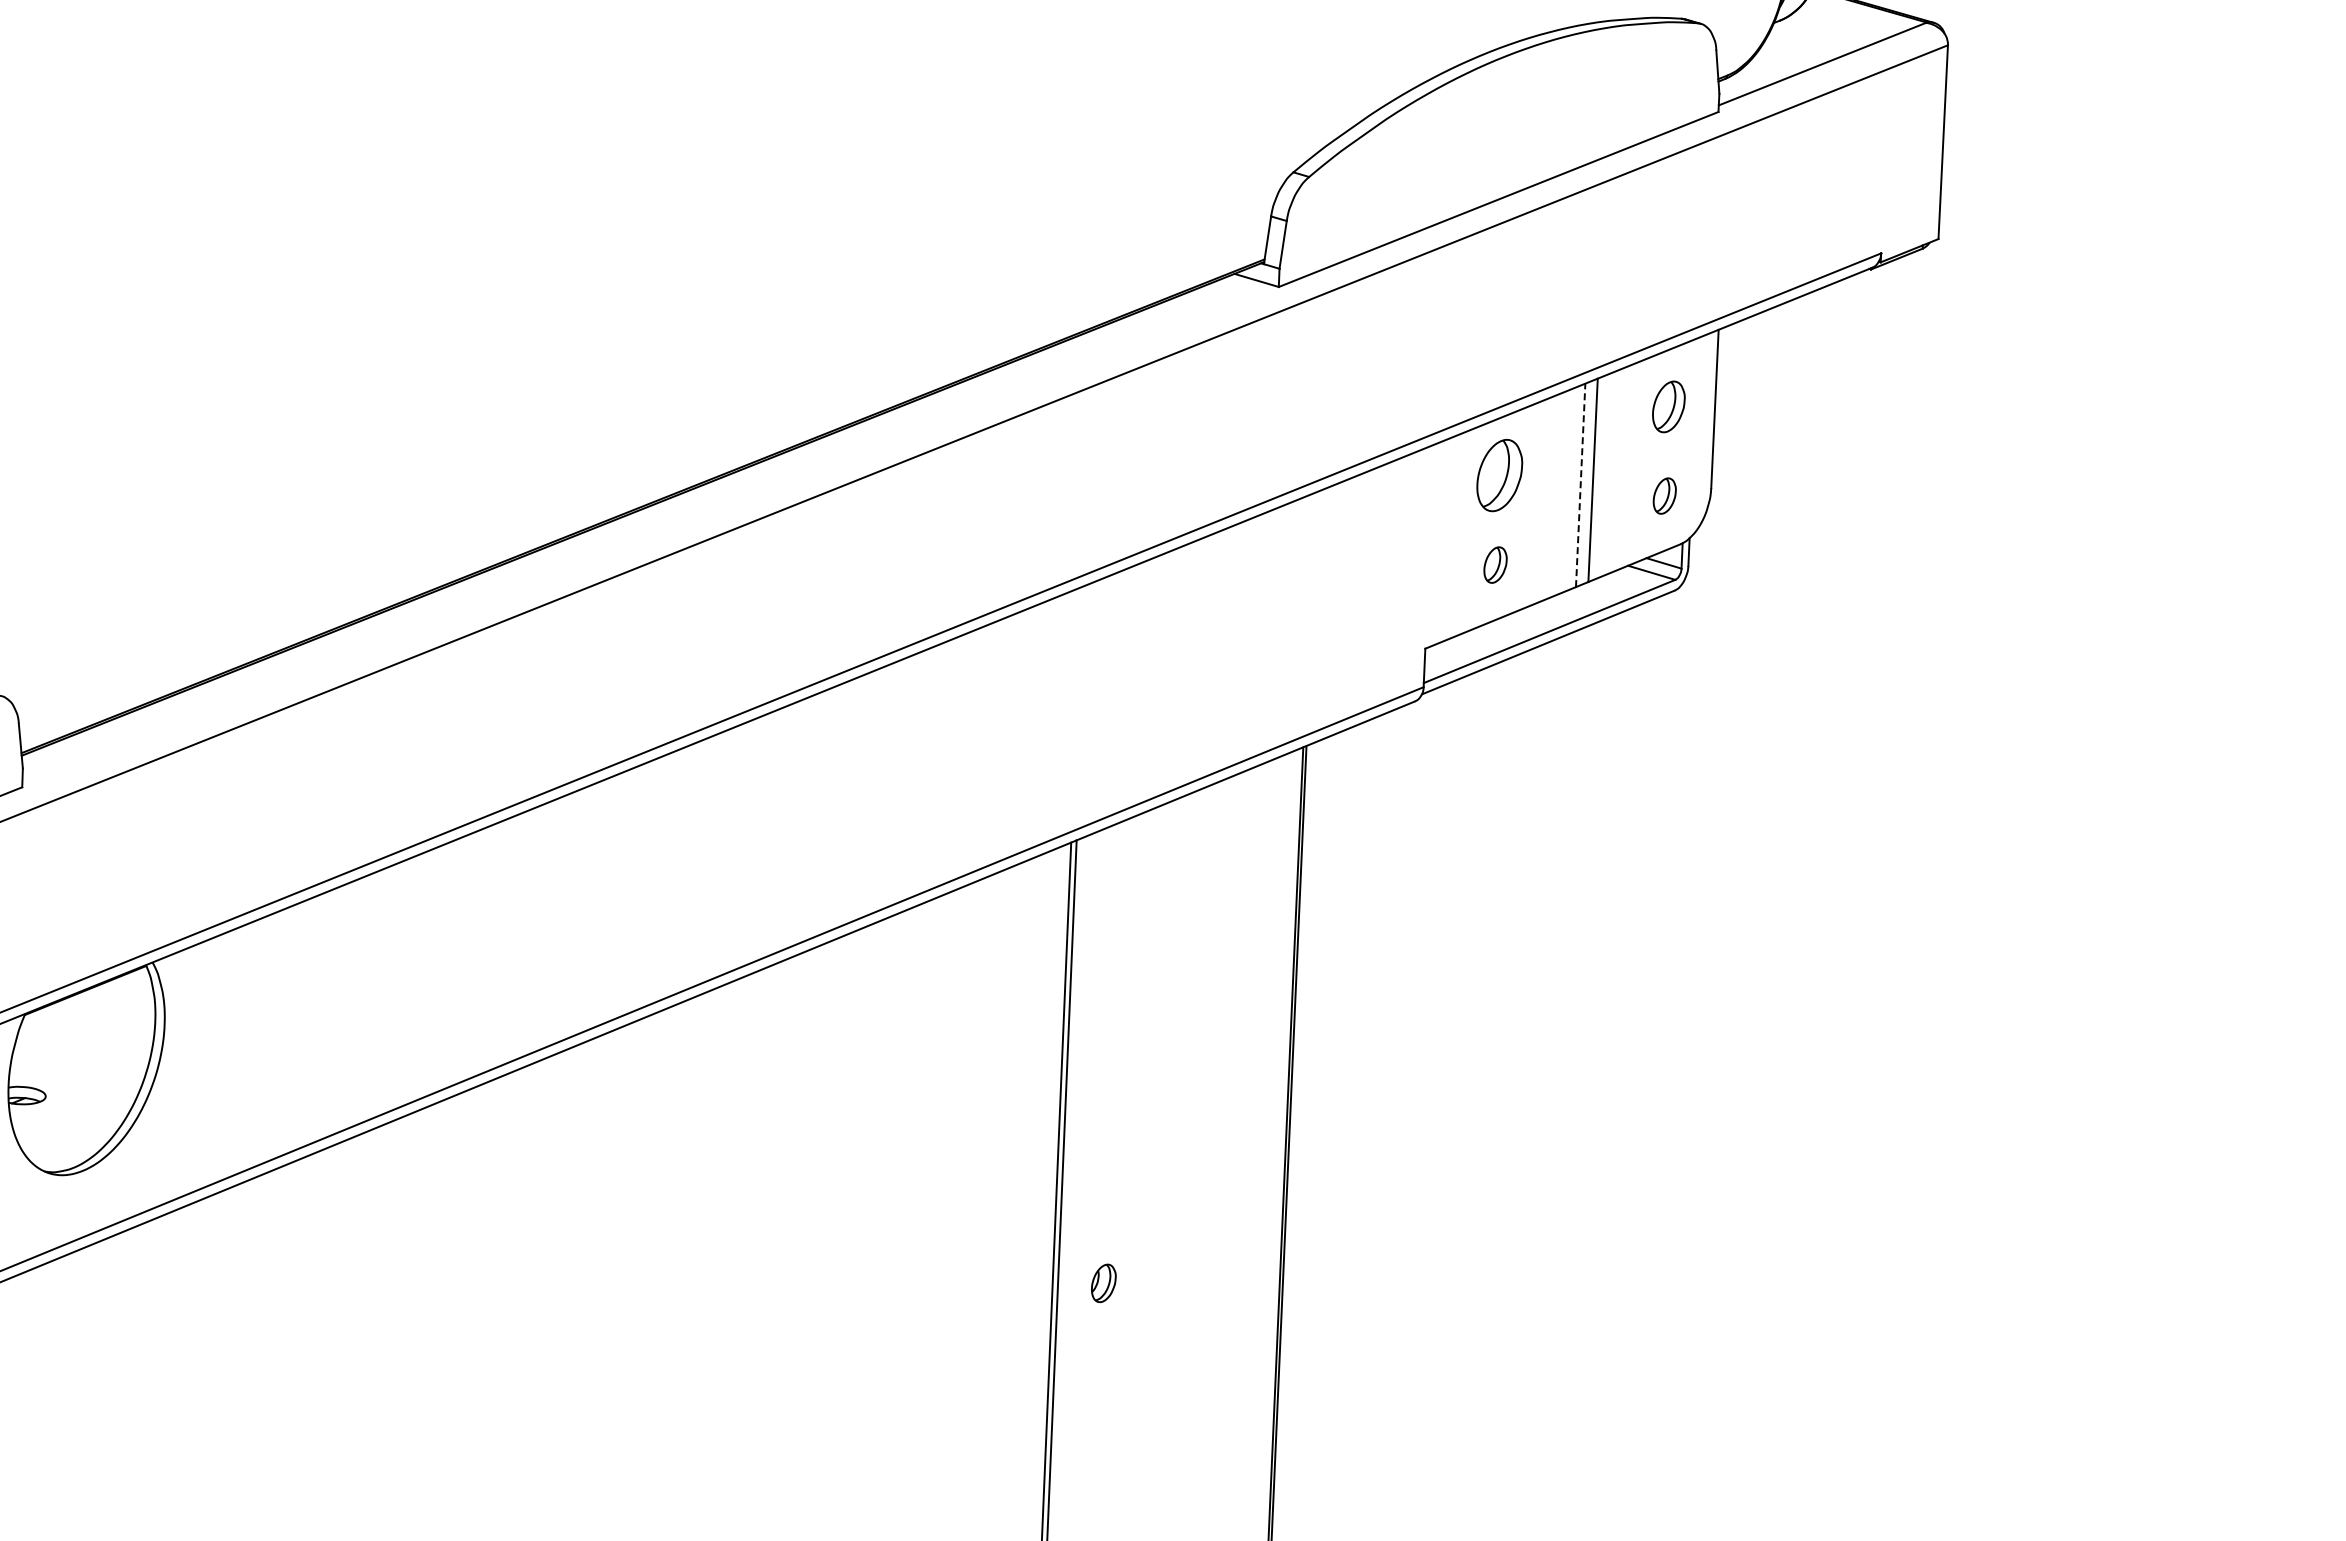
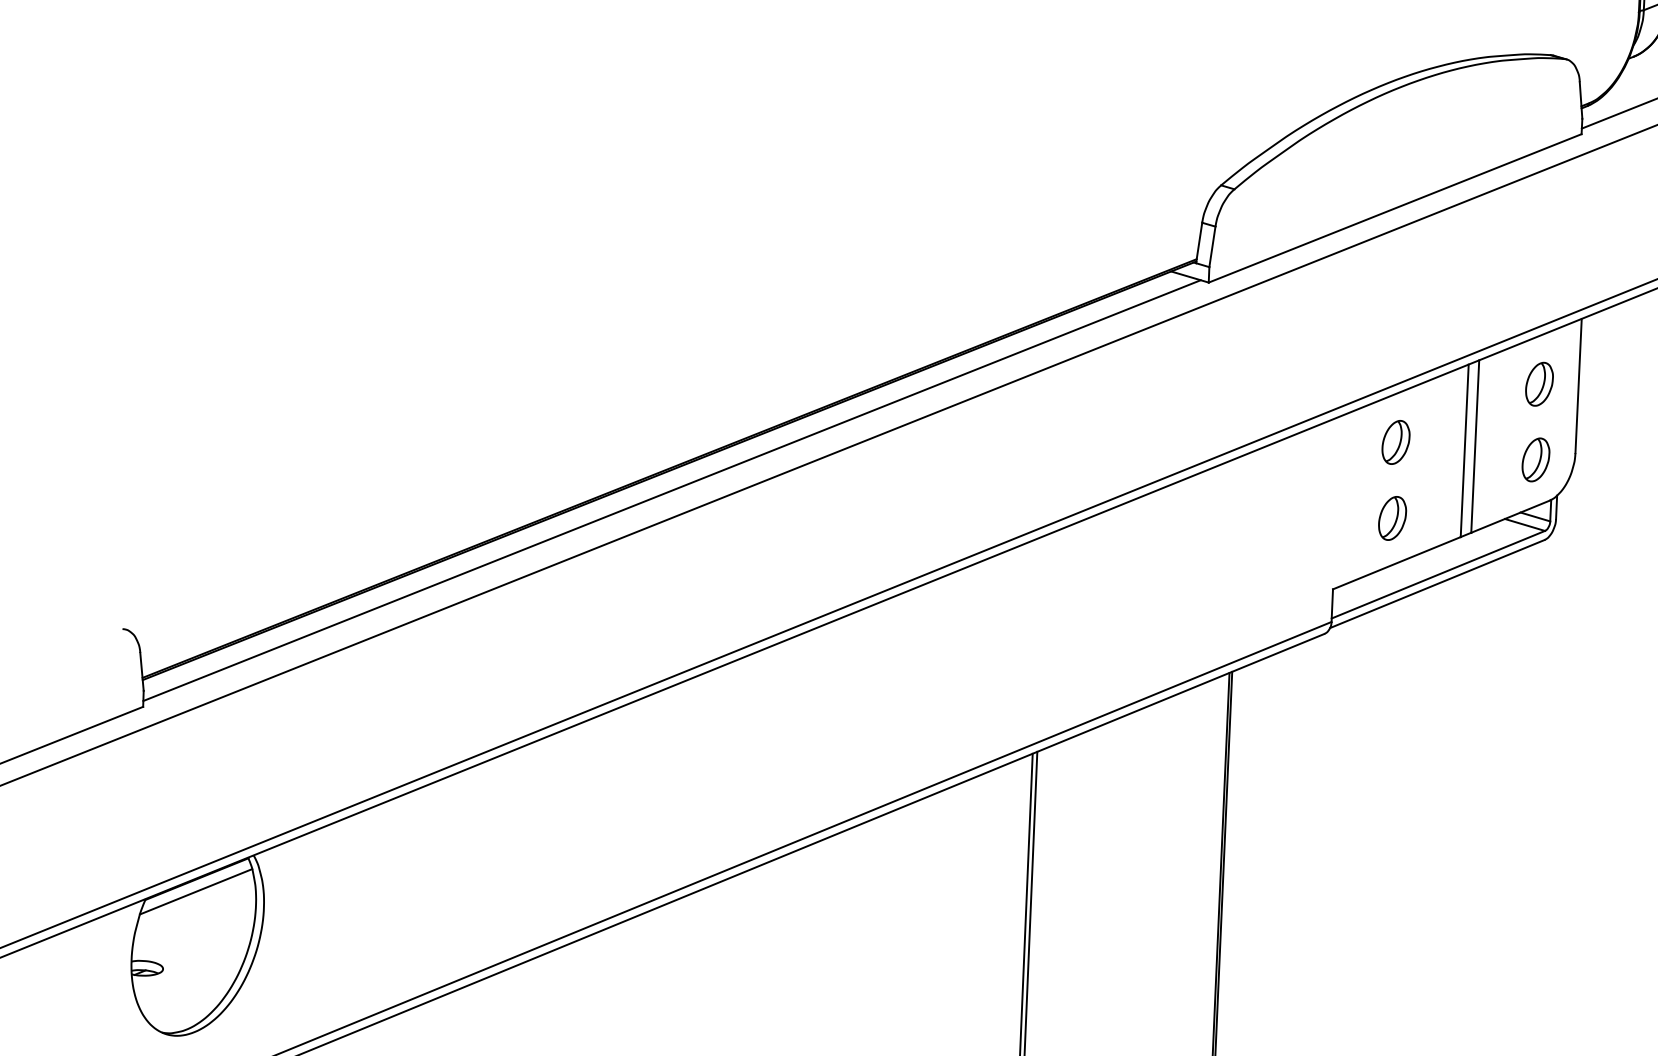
part: (1499, 475) -> (1395, 442), size x0.71
line: (1580, 485) -> (1464, 450), dashed -> solid
part: (1664, 495) -> (1535, 459), size x1.43
line: (645, 532) -> (671, 490), added
part: (1495, 564) -> (1392, 517), size x1.43
line: (84, 1005) -> (195, 891), added

